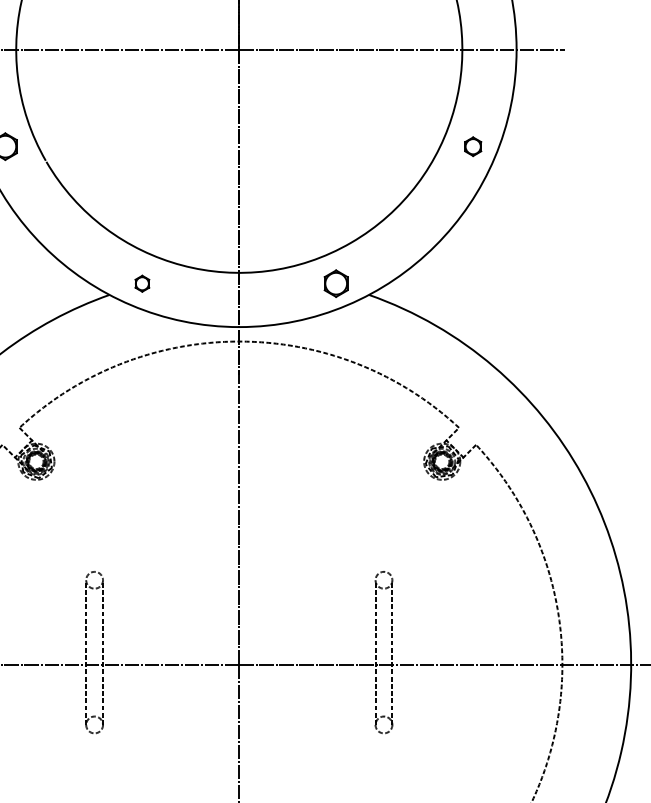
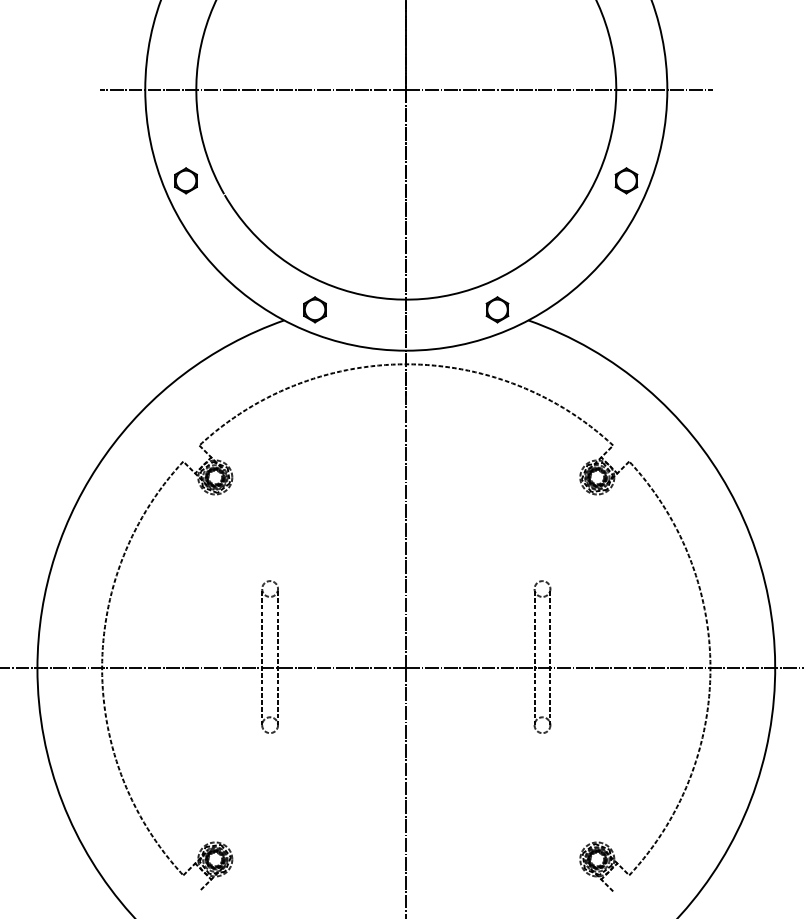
part: (473, 146) -> (626, 180), size x1.43
part: (141, 283) -> (314, 309), size x1.67

